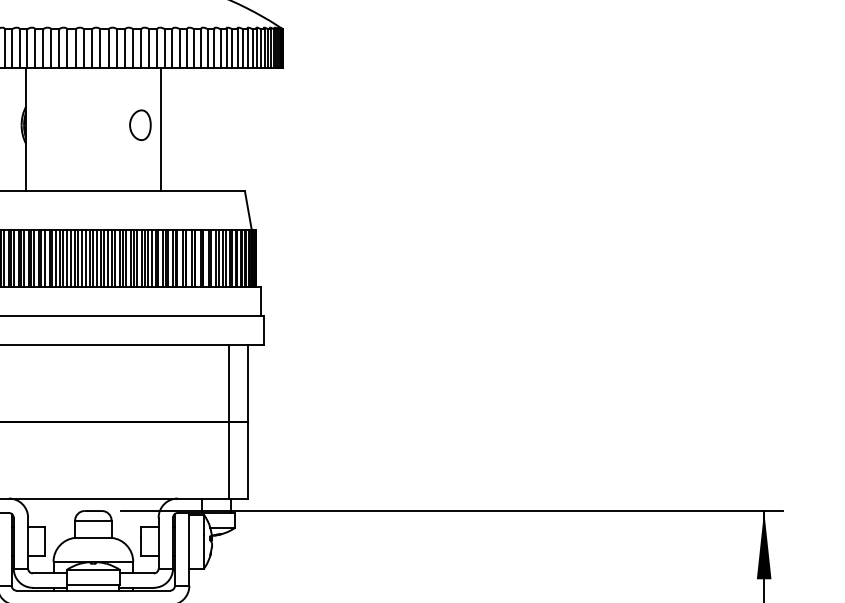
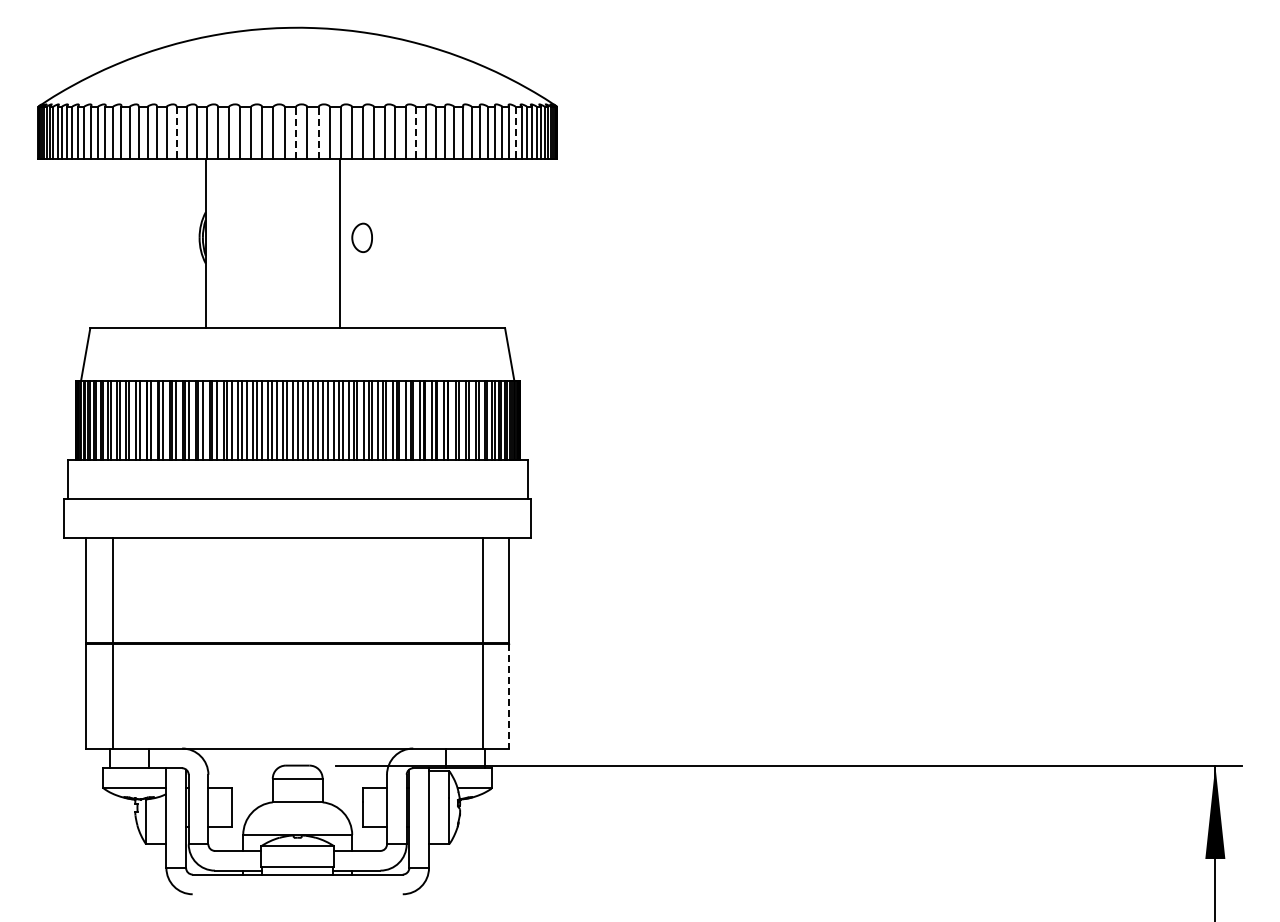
line: (4, 48) -> (176, 133), solid -> dashed
line: (92, 48) -> (296, 132), solid -> dashed
line: (108, 48) -> (318, 132), solid -> dashed
line: (180, 48) -> (416, 133), solid -> dashed
line: (252, 48) -> (515, 133), solid -> dashed
part: (140, 124) -> (362, 237), size x0.7
line: (160, 129) -> (339, 243), moved
line: (248, 460) -> (509, 696), solid -> dashed

